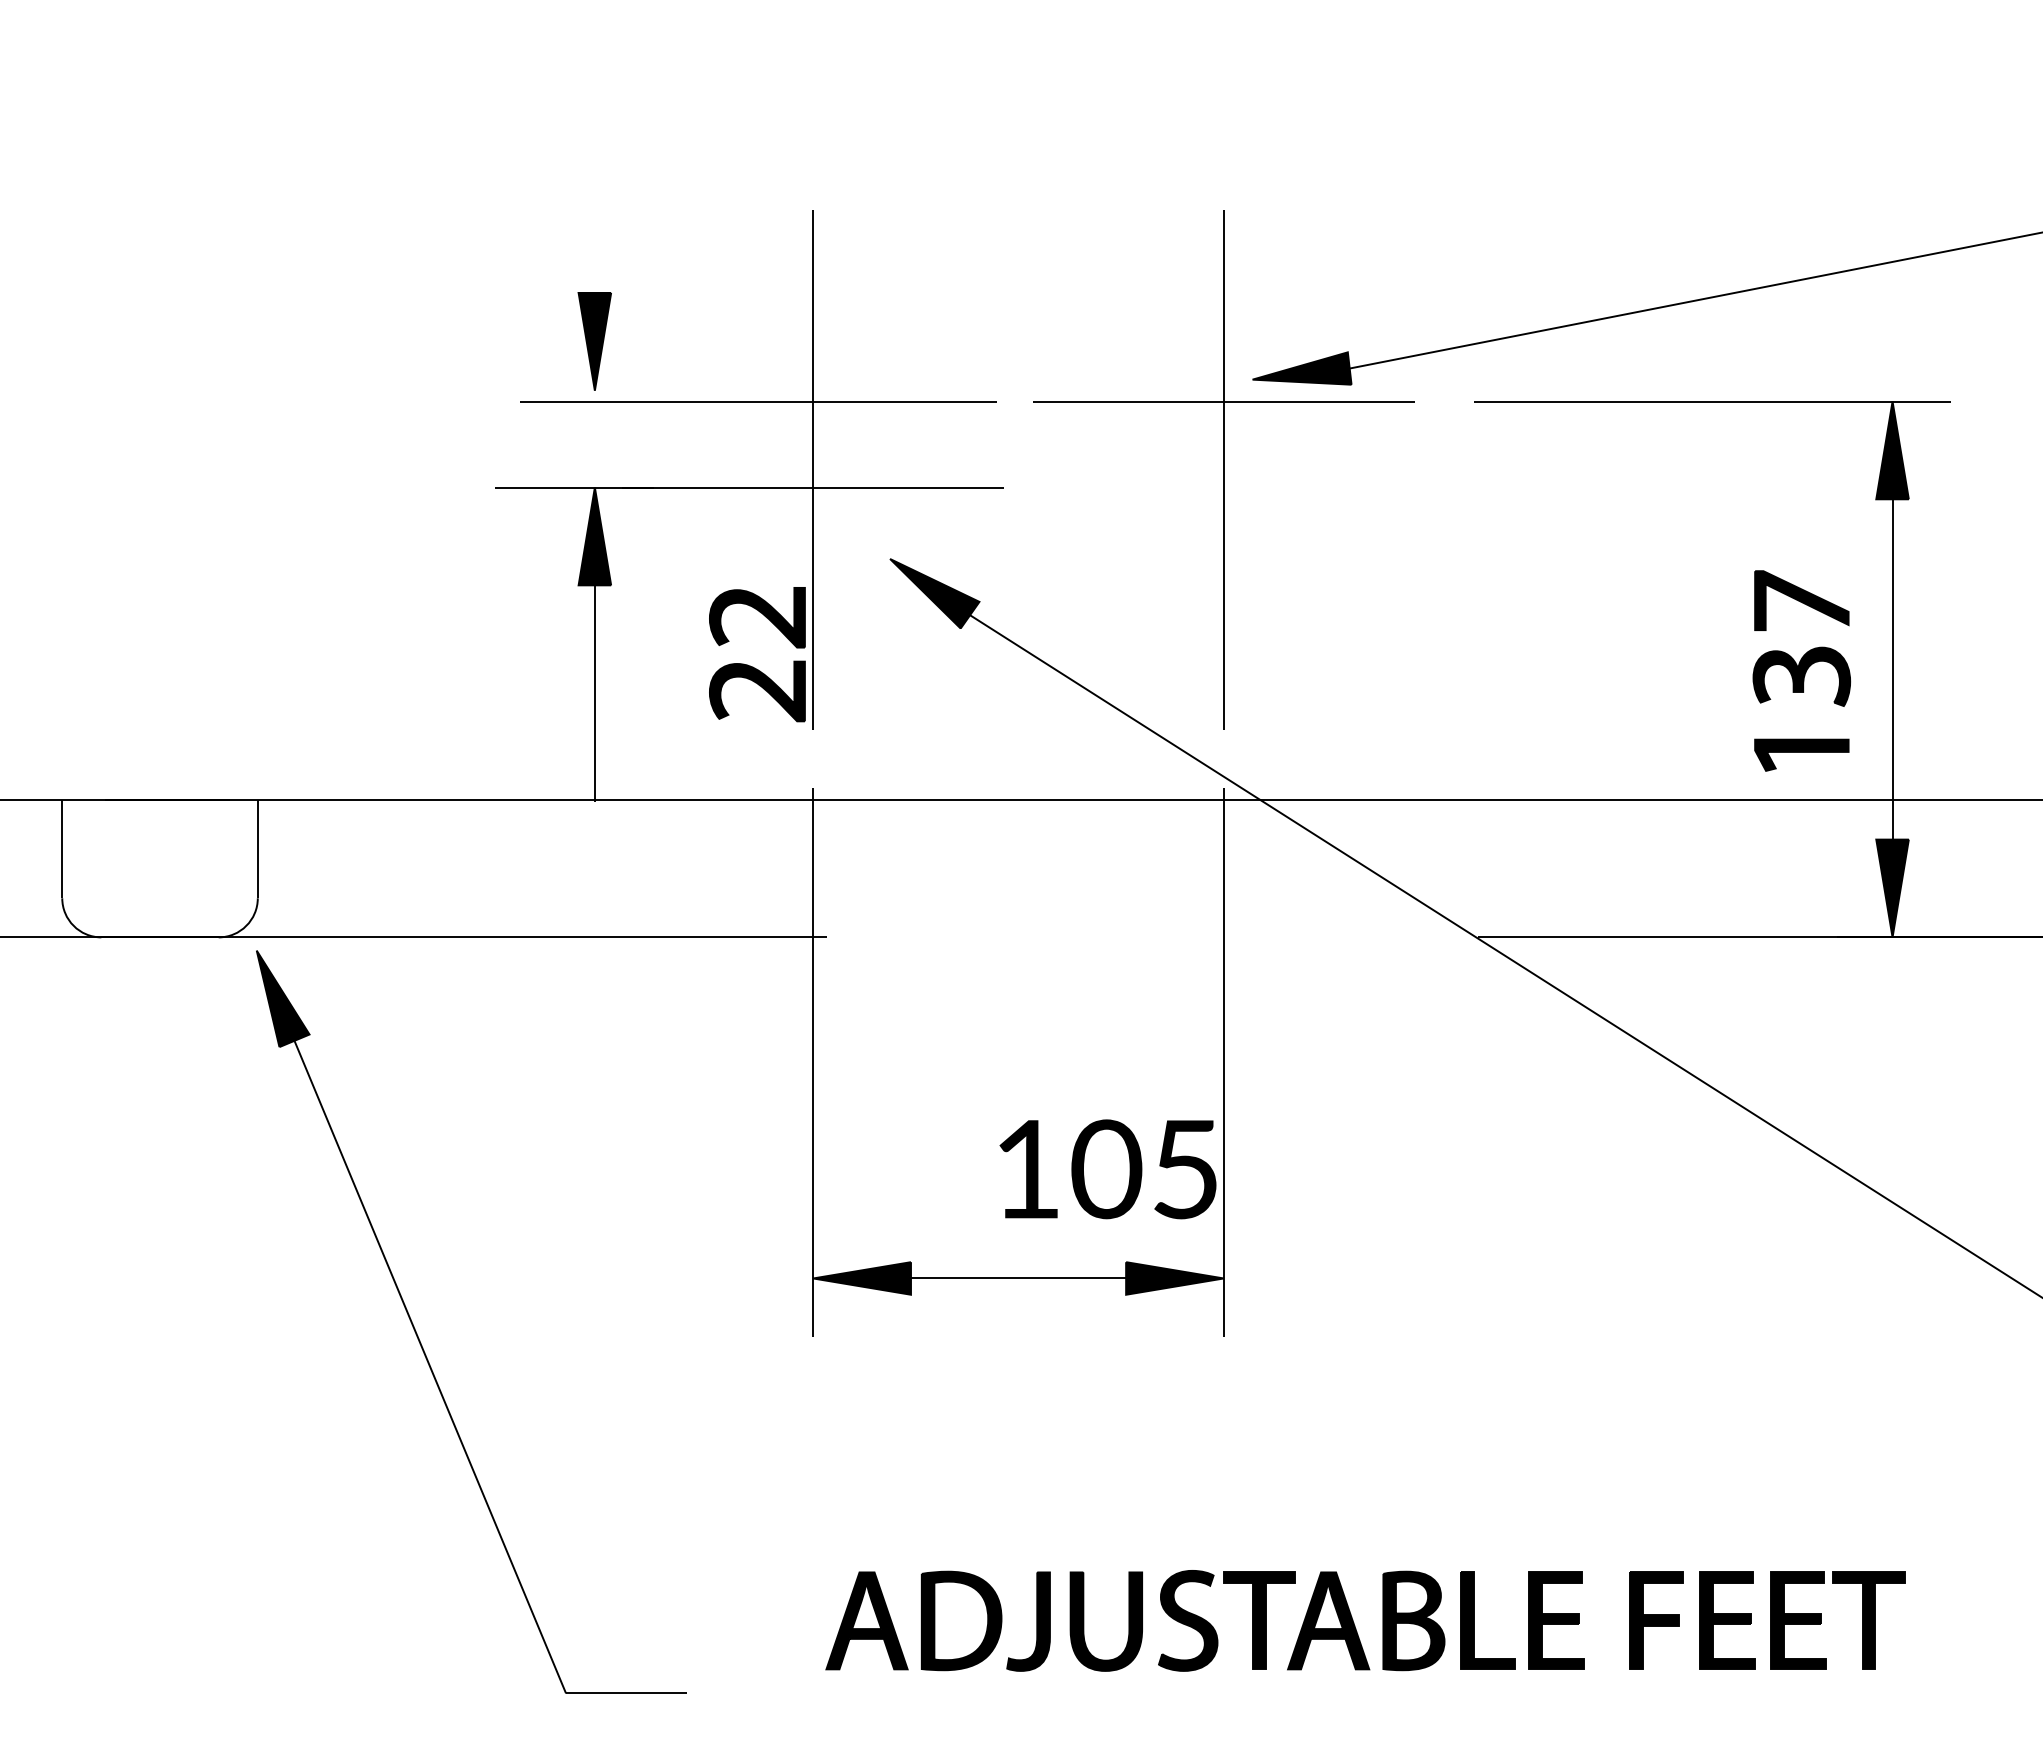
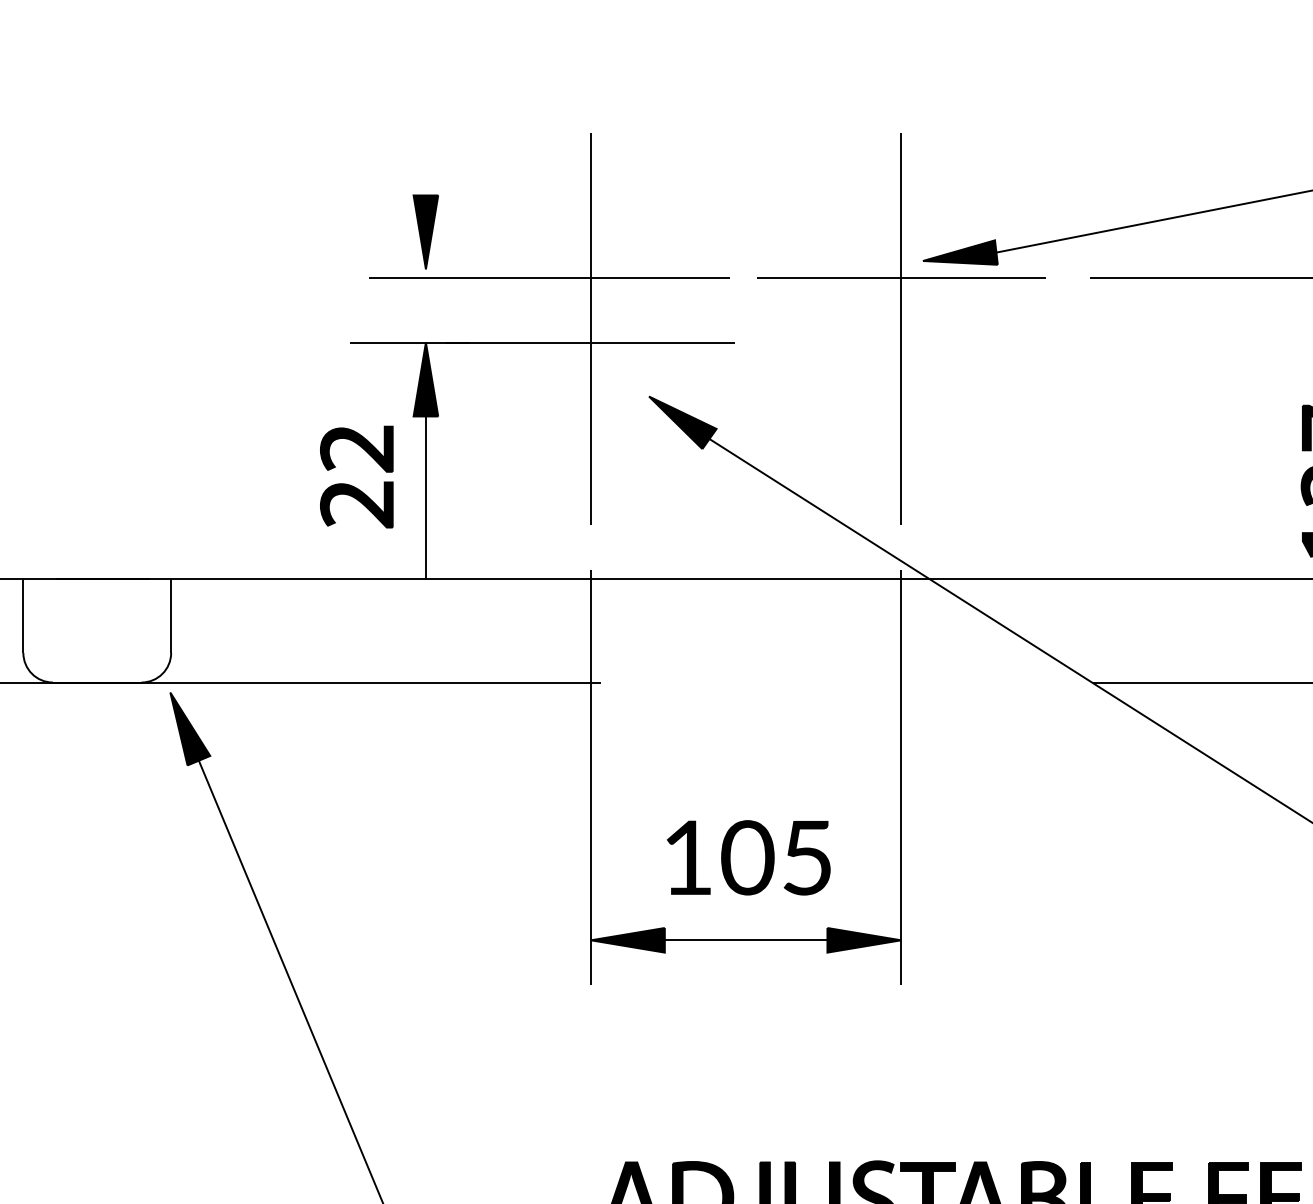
part: (753, 666) -> (353, 486), moved
text: (1107, 1169) -> (748, 857), moved

